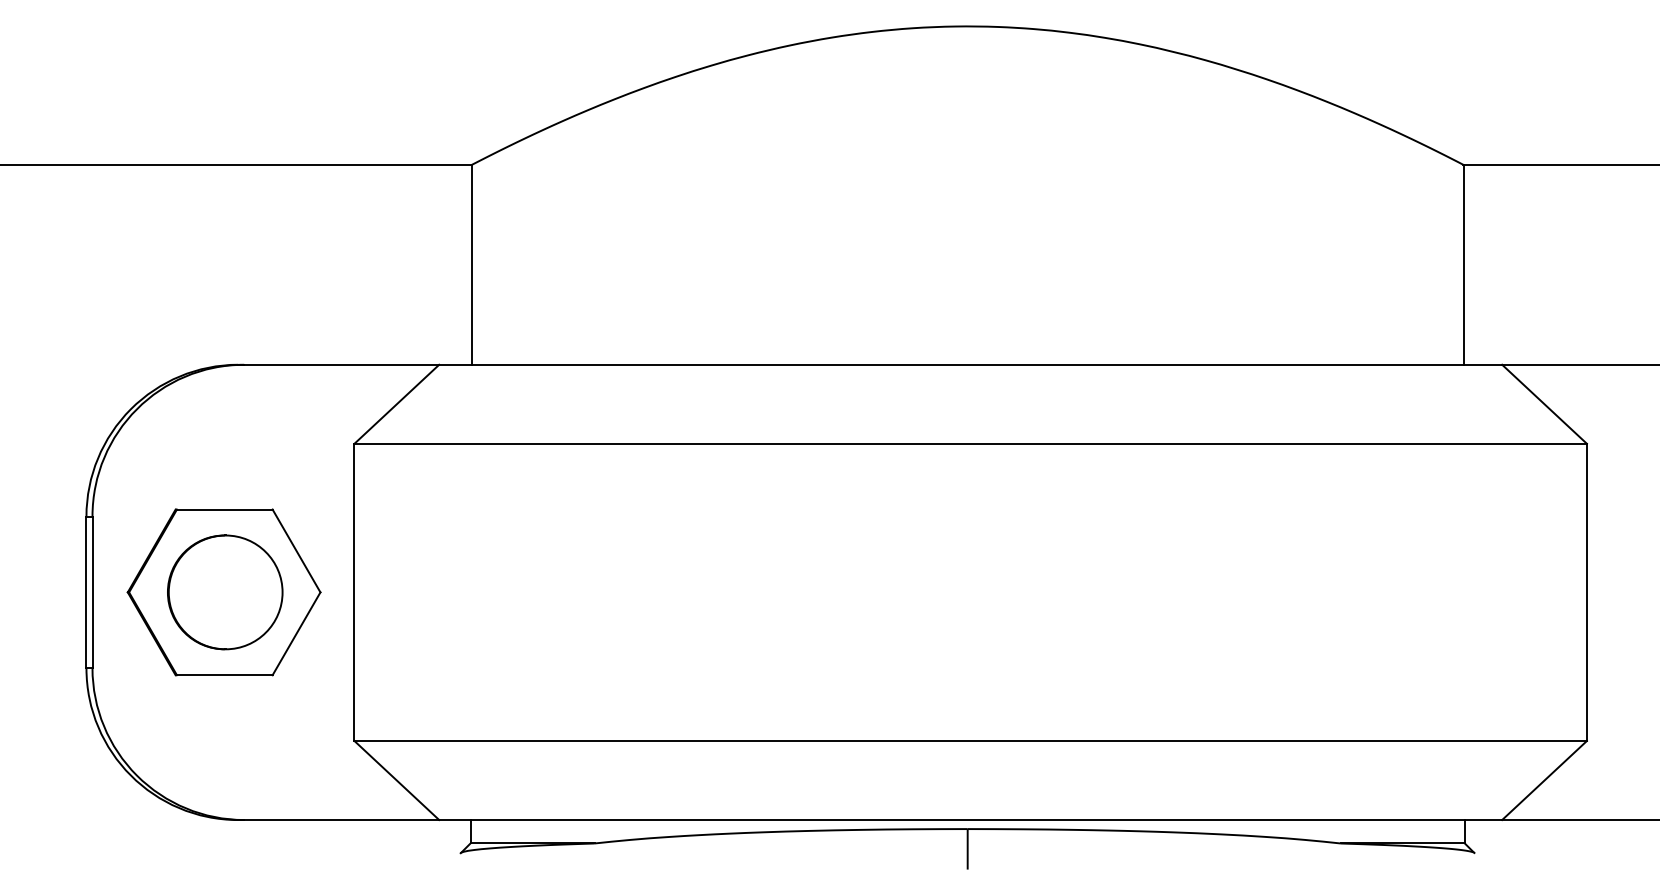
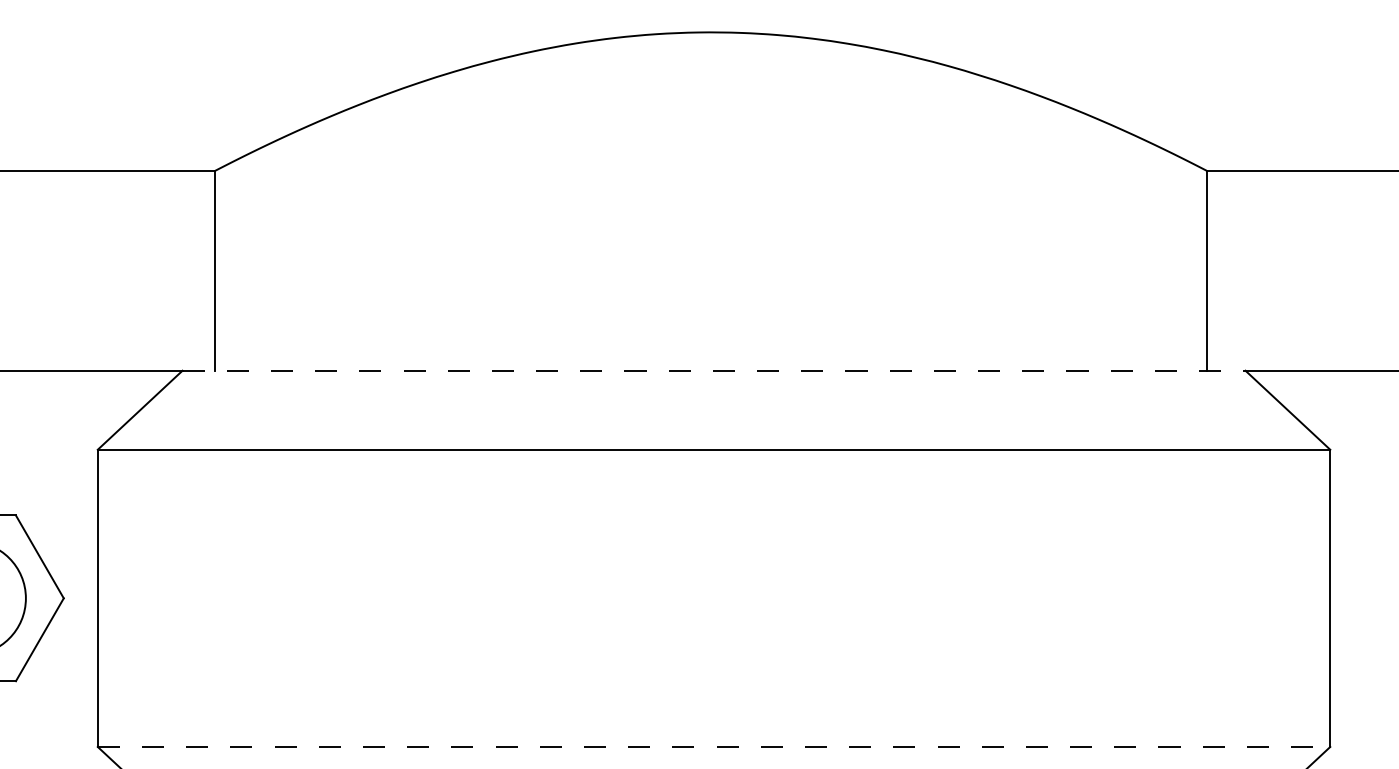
line: (970, 364) -> (713, 370), solid -> dashed
line: (971, 741) -> (714, 747), solid -> dashed

